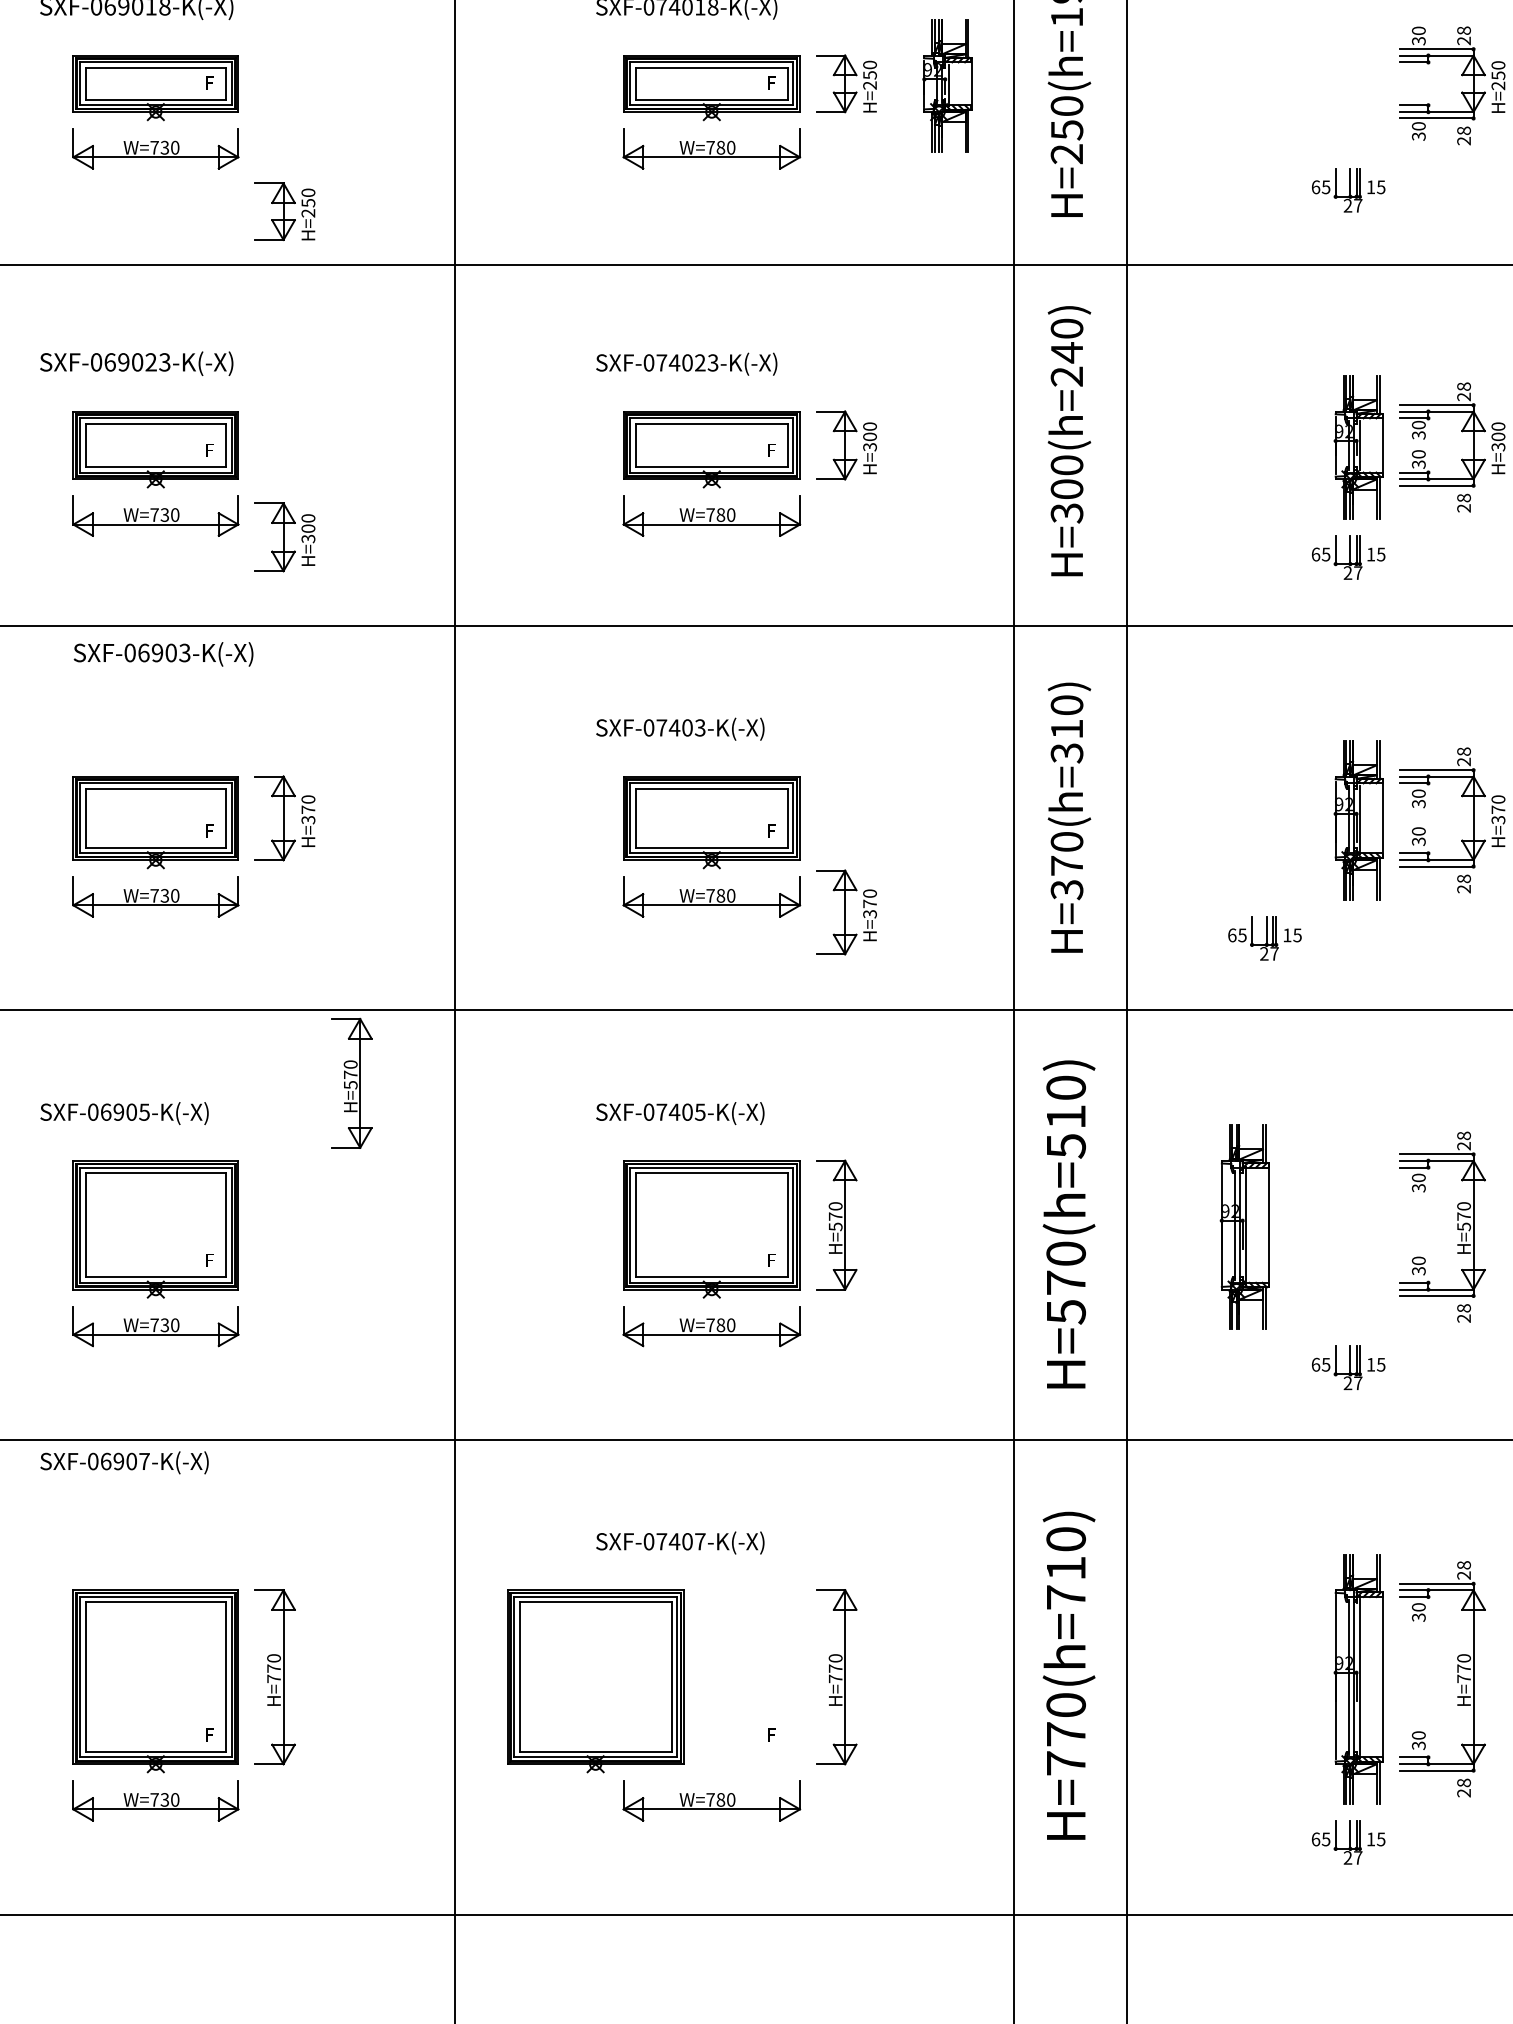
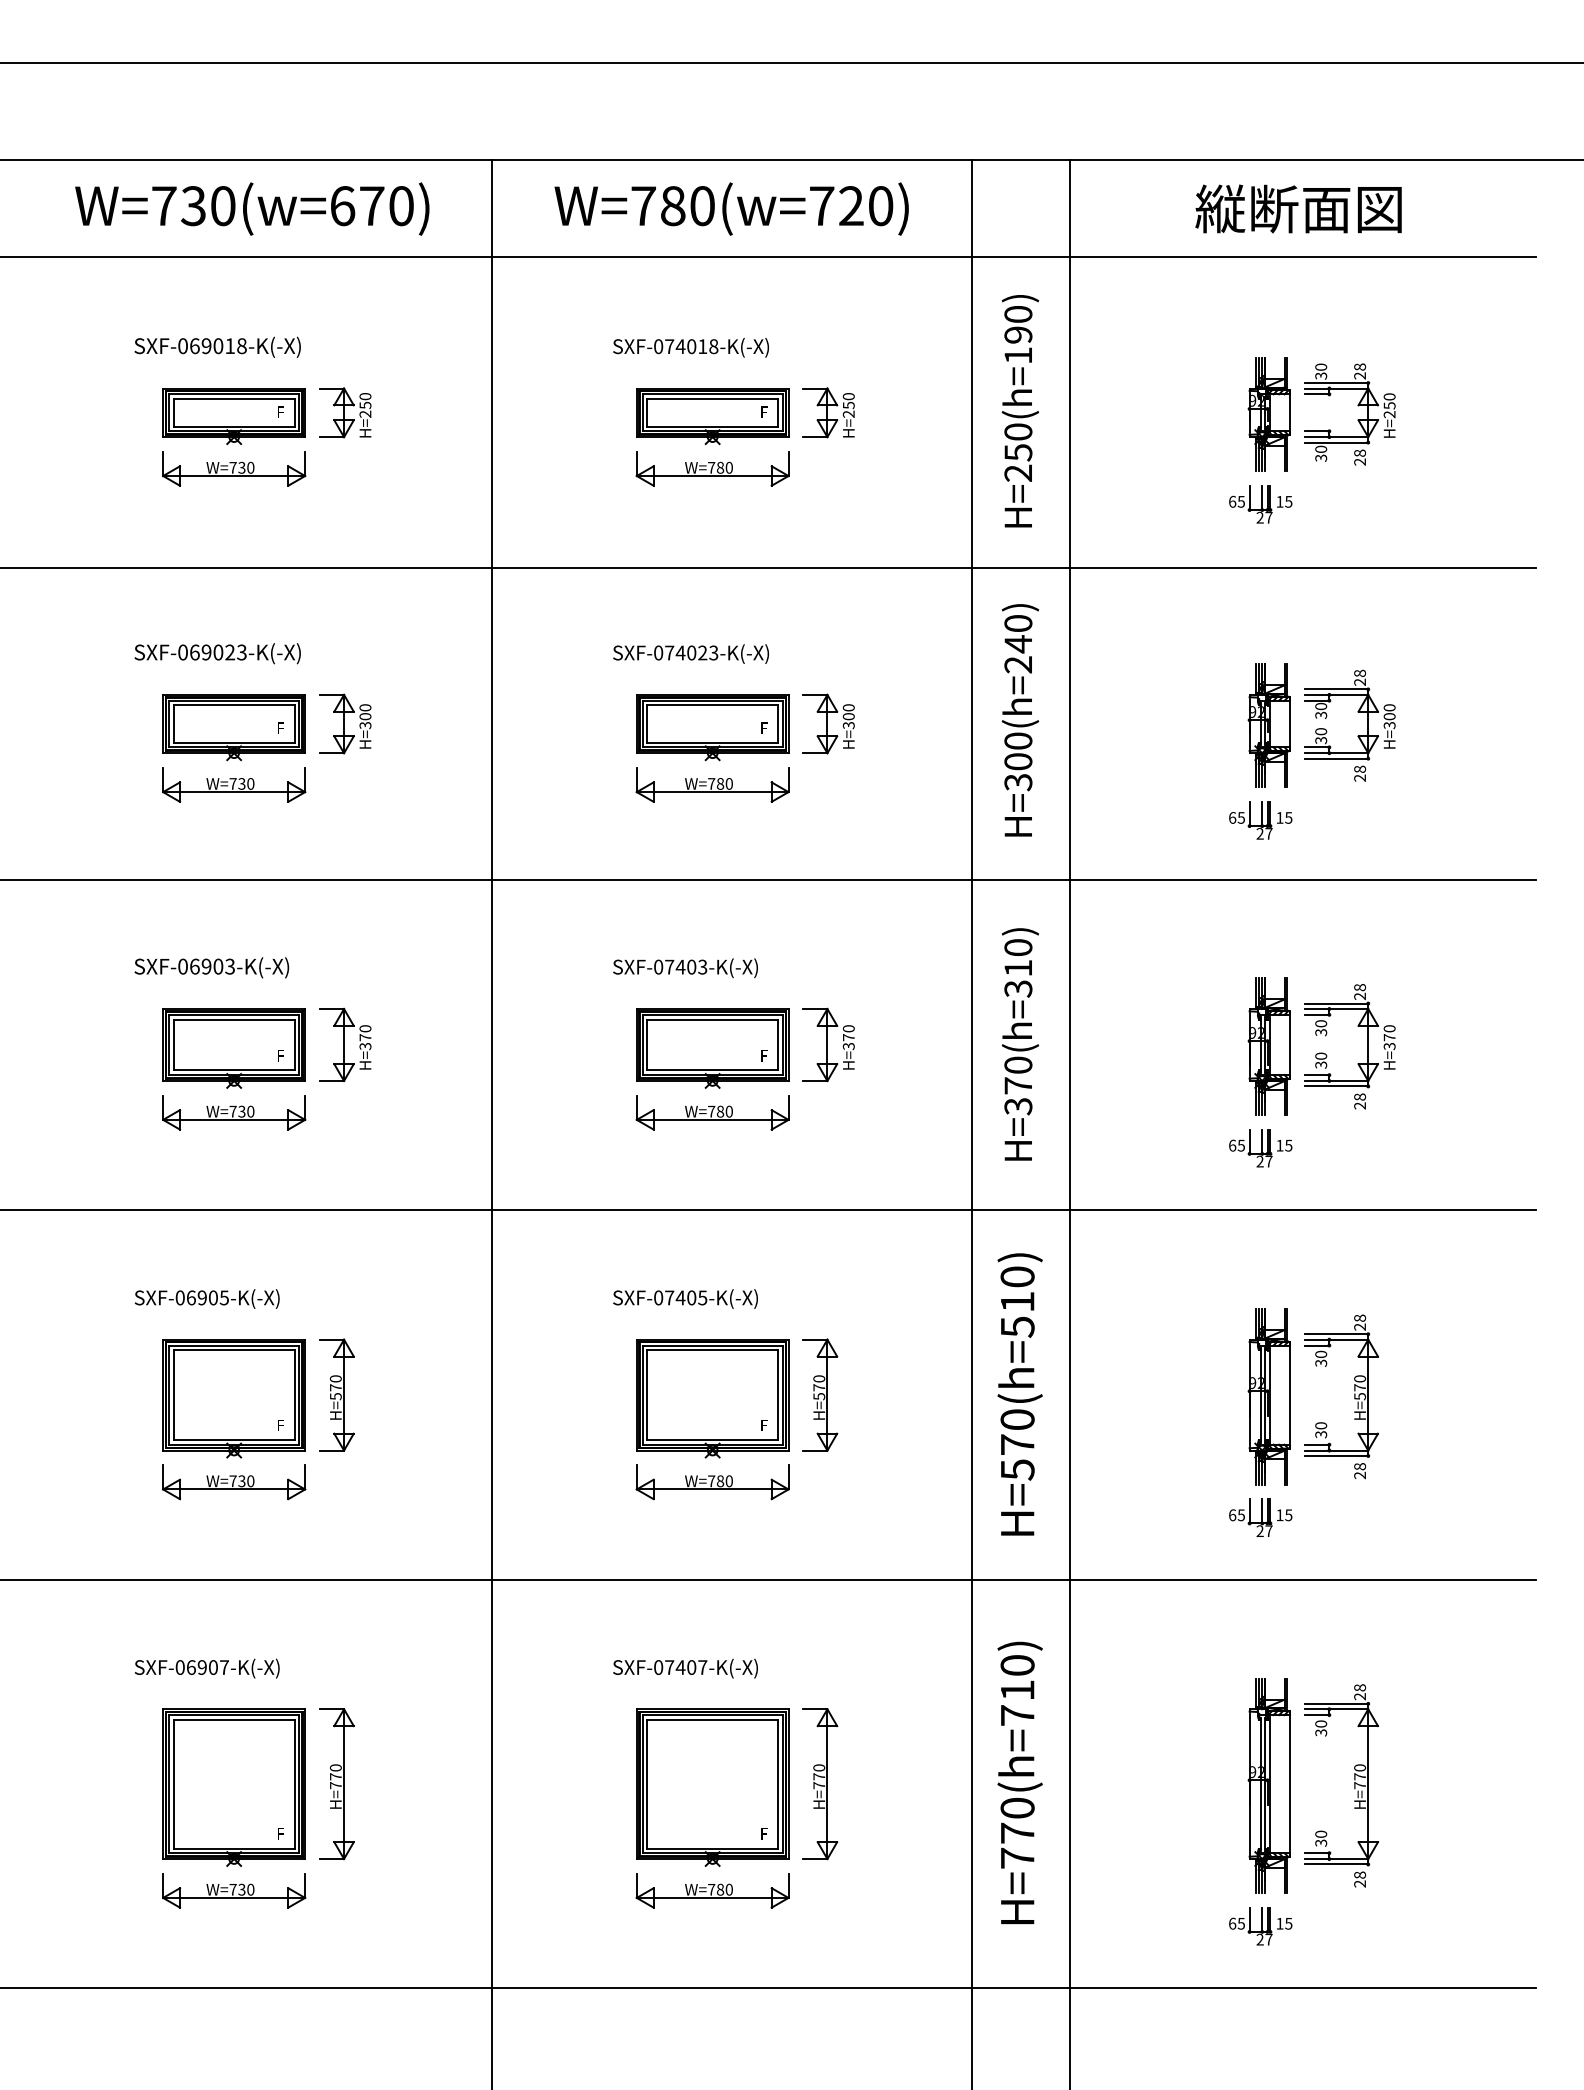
part: (946, 85) -> (1268, 414), moved
part: (285, 211) -> (345, 412), moved
part: (285, 536) -> (345, 723), moved
text: (163, 653) -> (211, 967), moved
part: (846, 911) -> (828, 1044), moved
part: (1264, 938) -> (1260, 1148), moved
part: (351, 1082) -> (336, 1394), moved
part: (1243, 1226) -> (1268, 1396), moved
text: (124, 1462) -> (207, 1668), moved
part: (595, 1681) -> (712, 1787), moved

